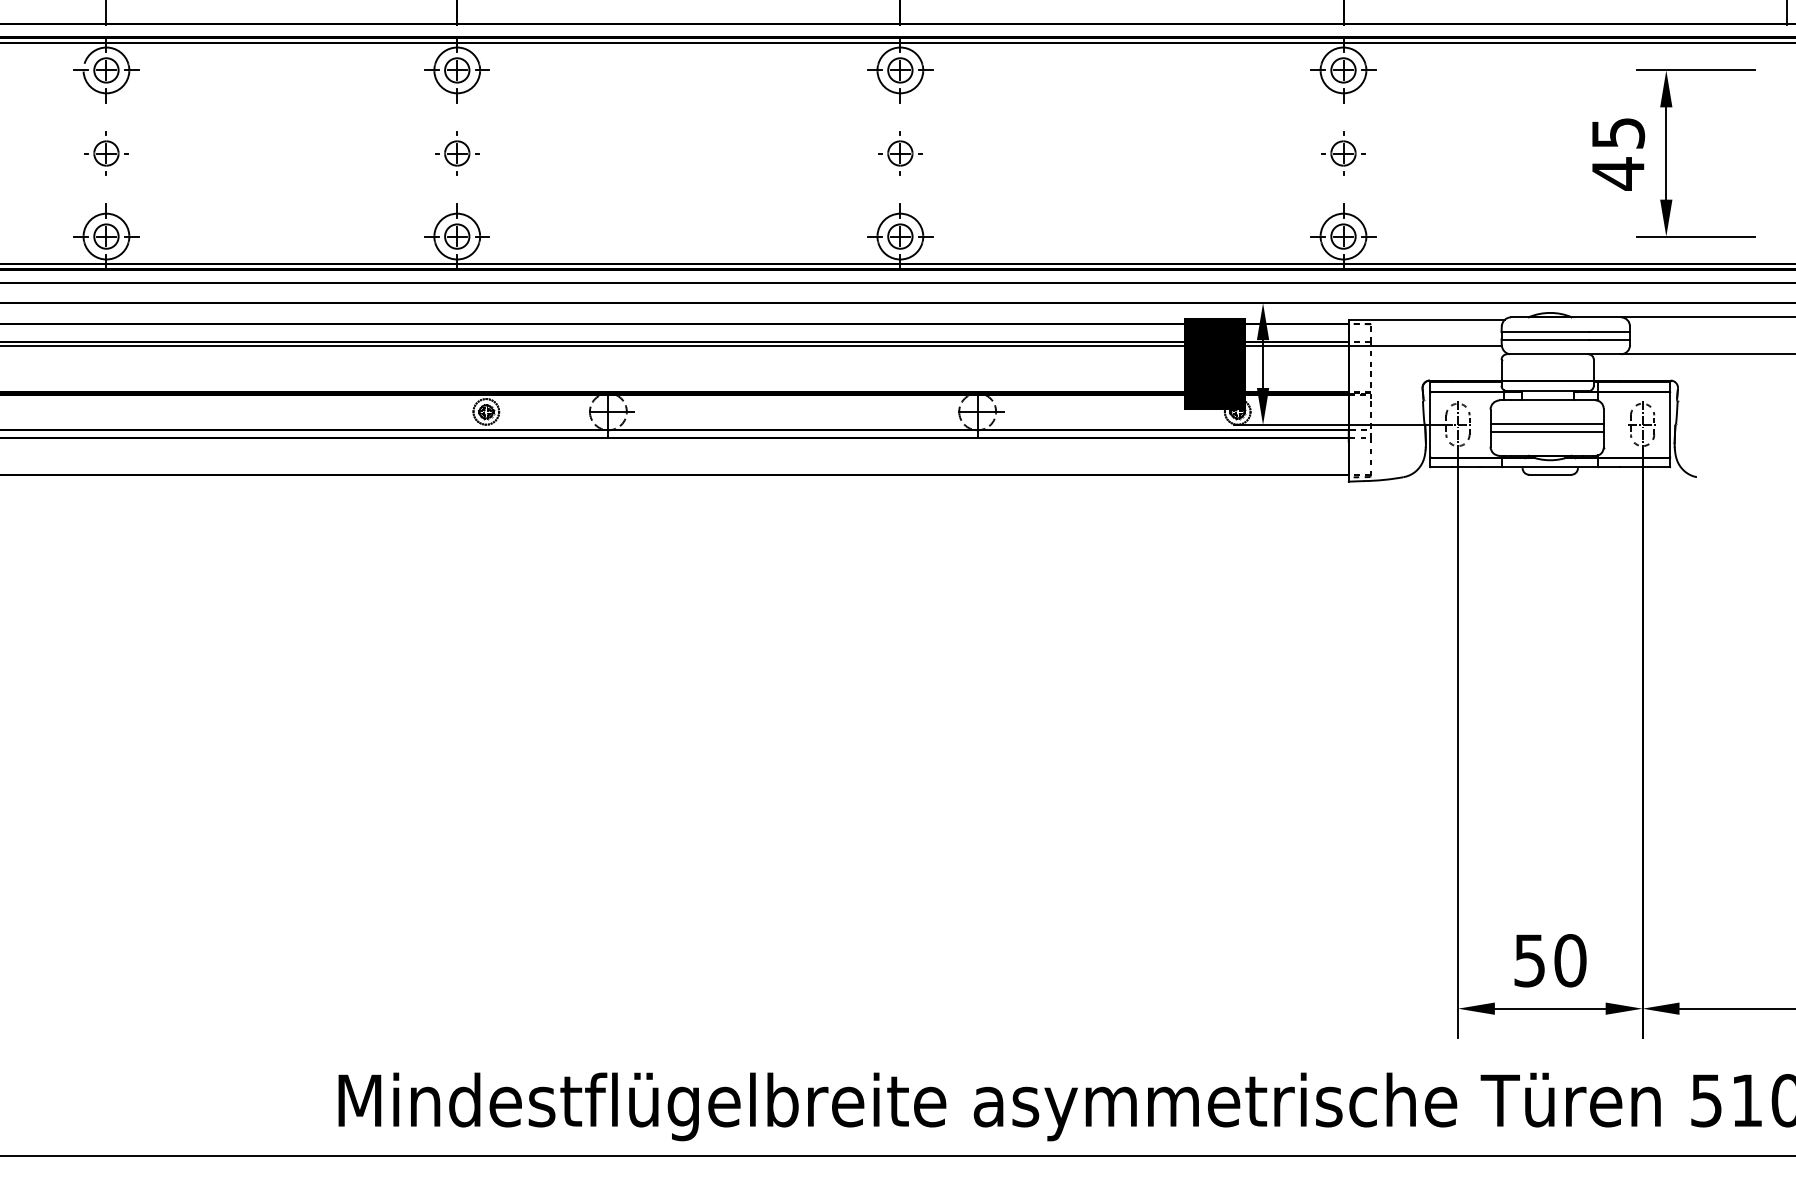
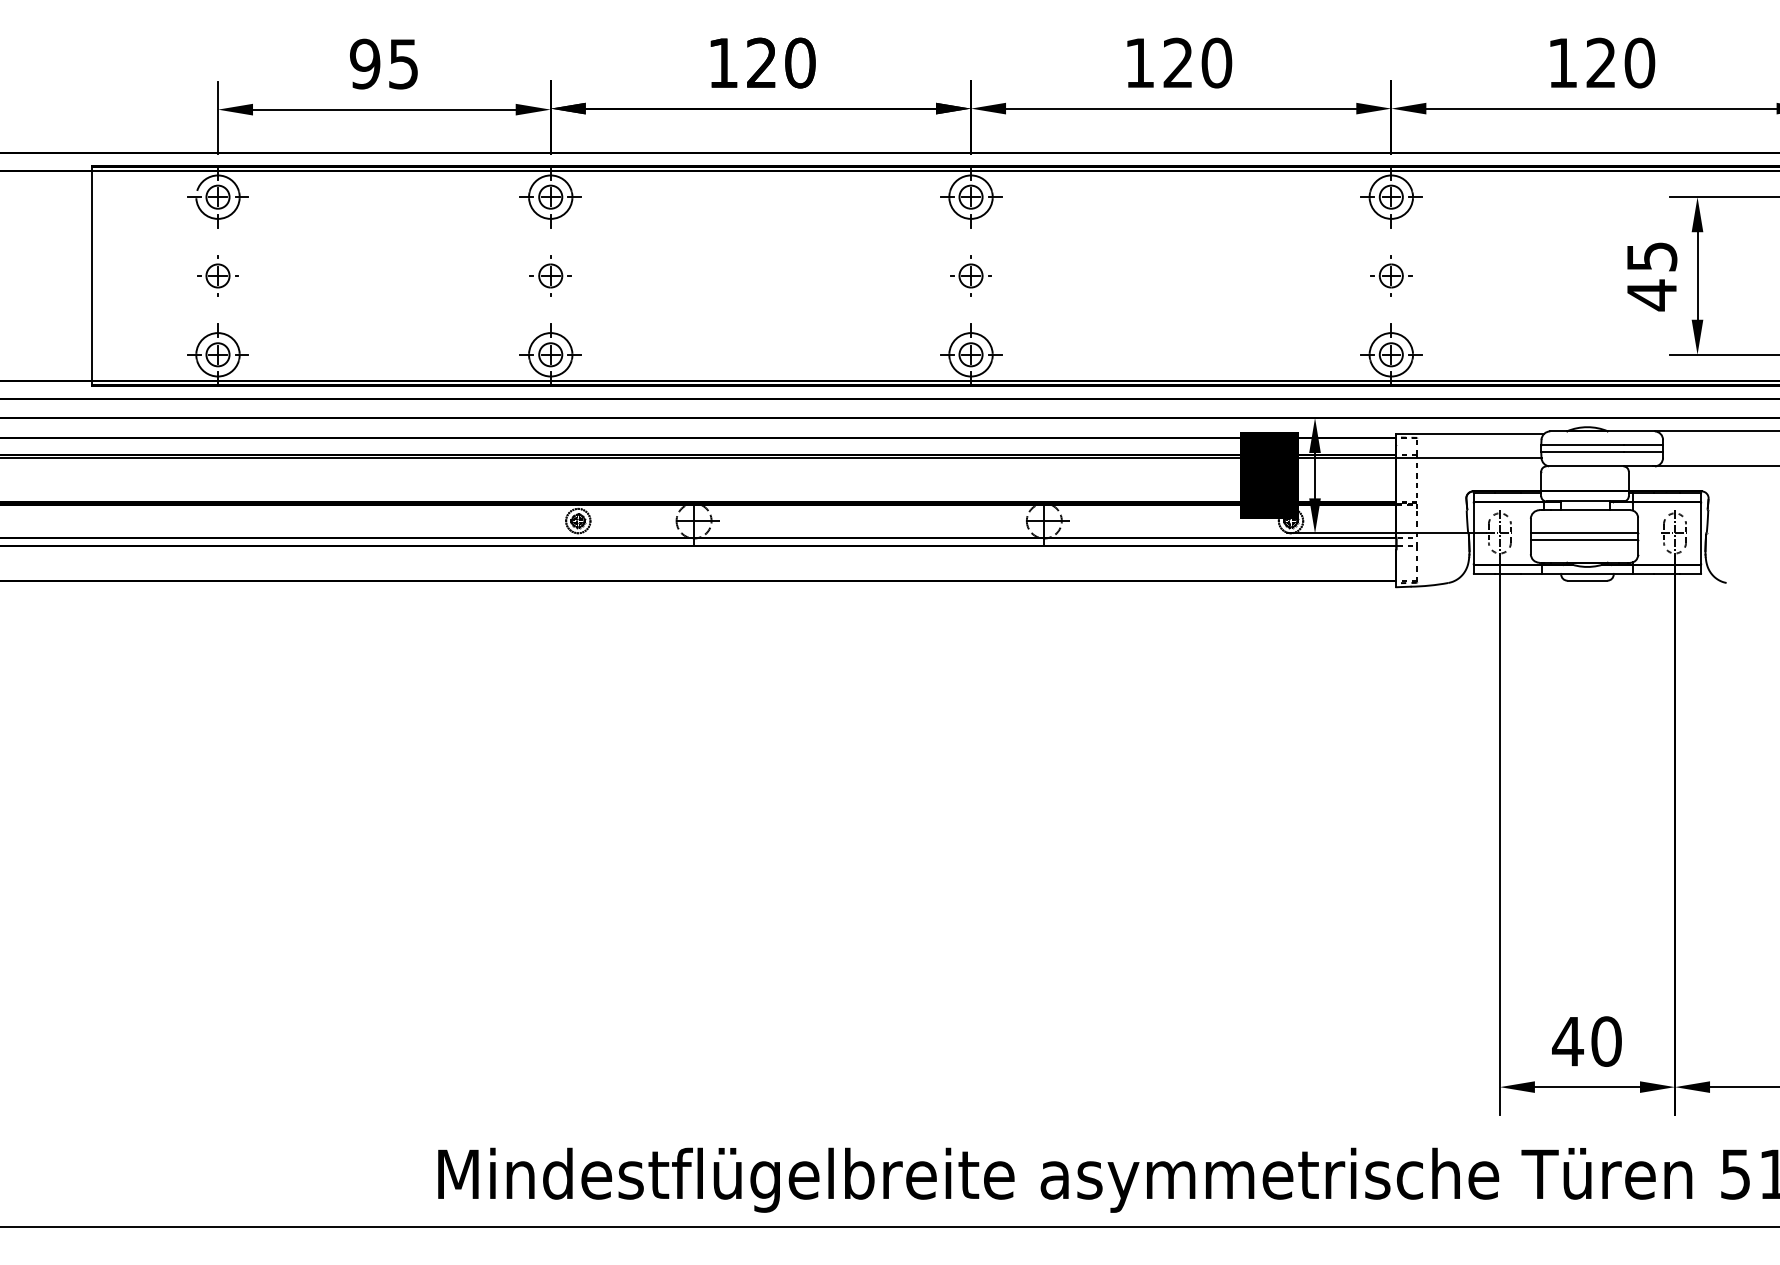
text: (1529, 960) -> (1567, 1041), 50 -> 40

